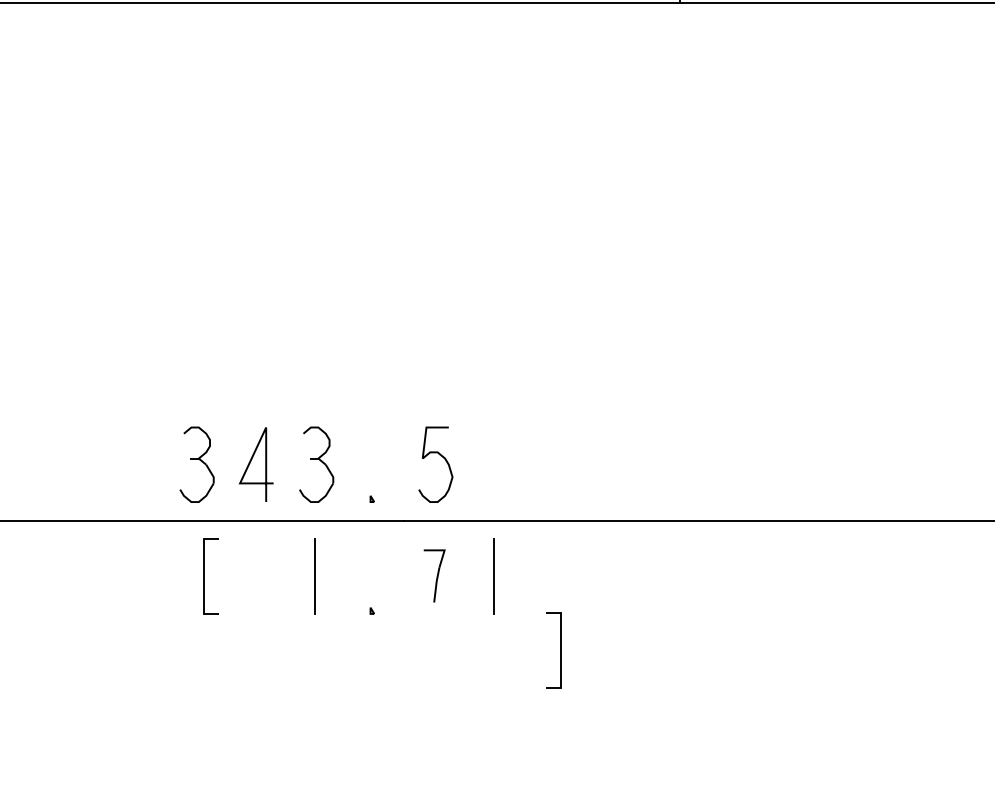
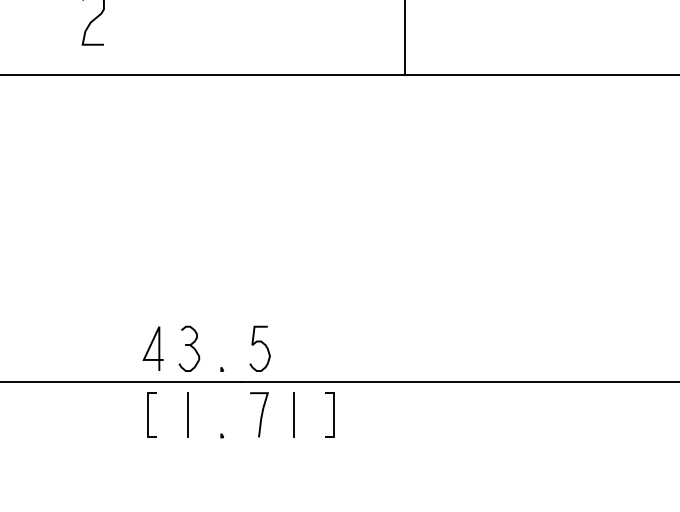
part: (197, 464) -> (118, 348), removed
line: (204, 575) -> (148, 414), moved
part: (434, 575) -> (259, 414), size x1.43
line: (559, 649) -> (333, 414), moved

